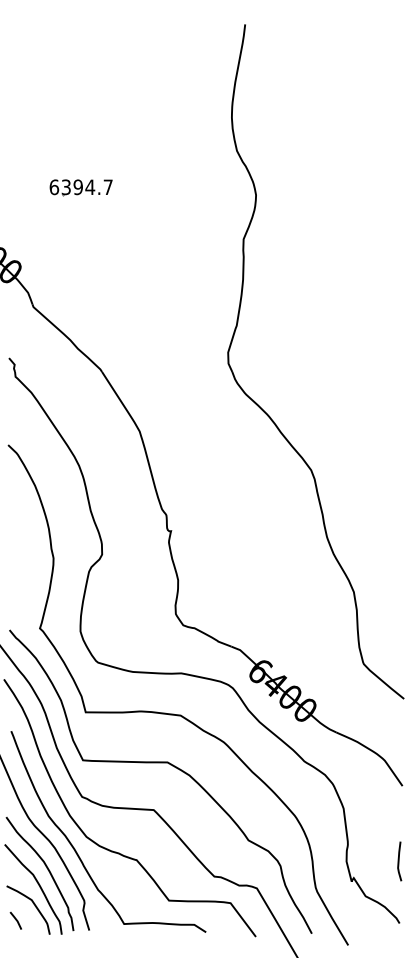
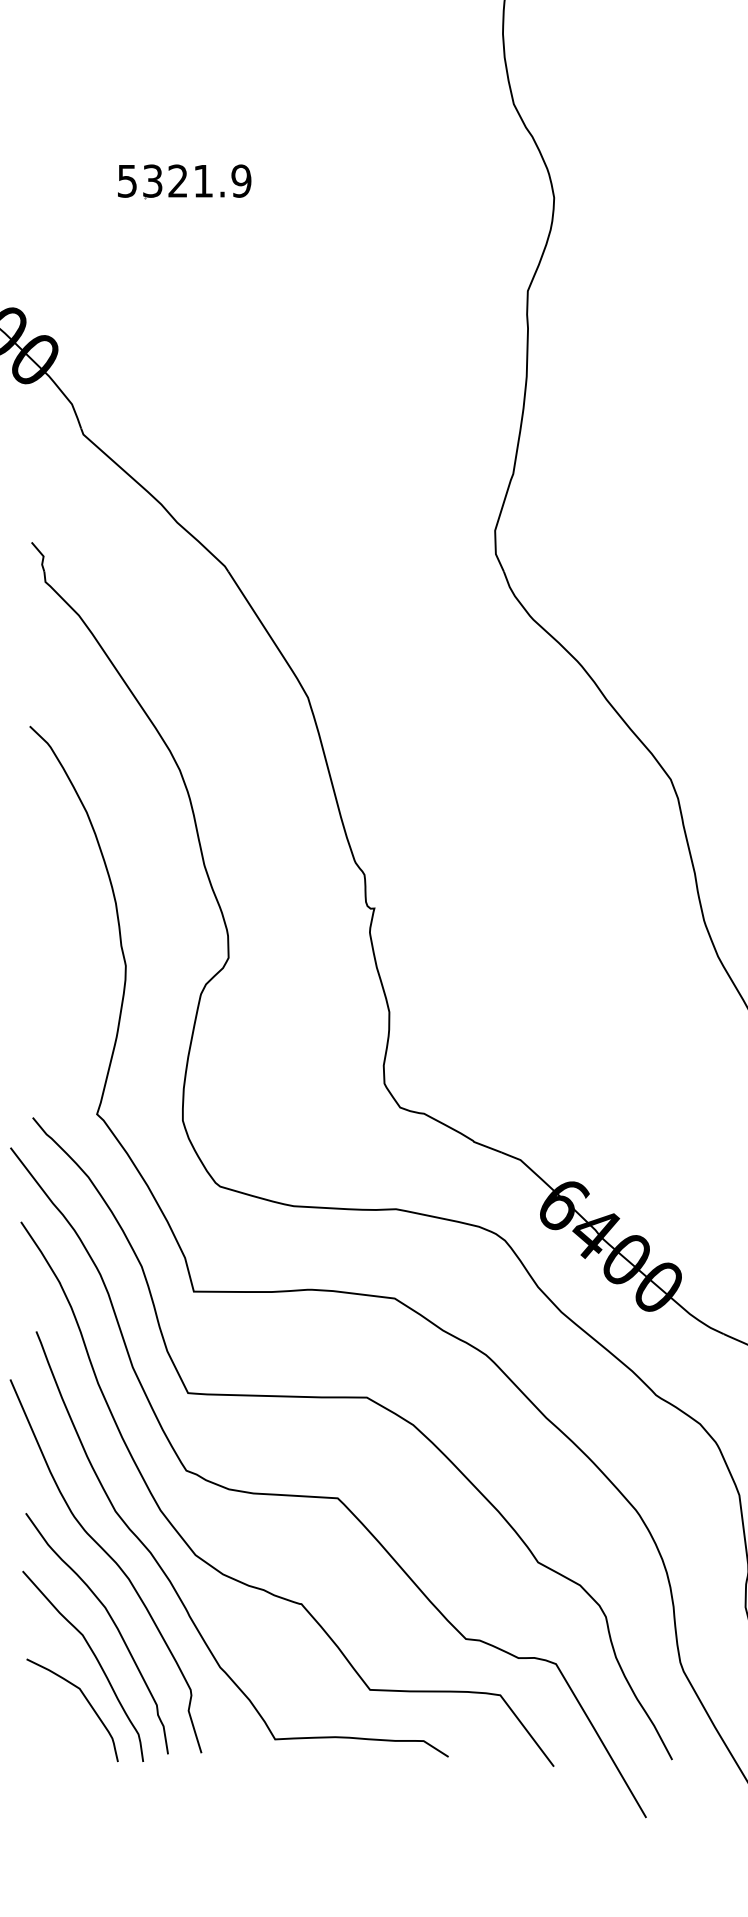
text: (80, 187) -> (182, 181), 6394.7 -> 5321.9
line: (15, 920) -> (45, 1731), removed

